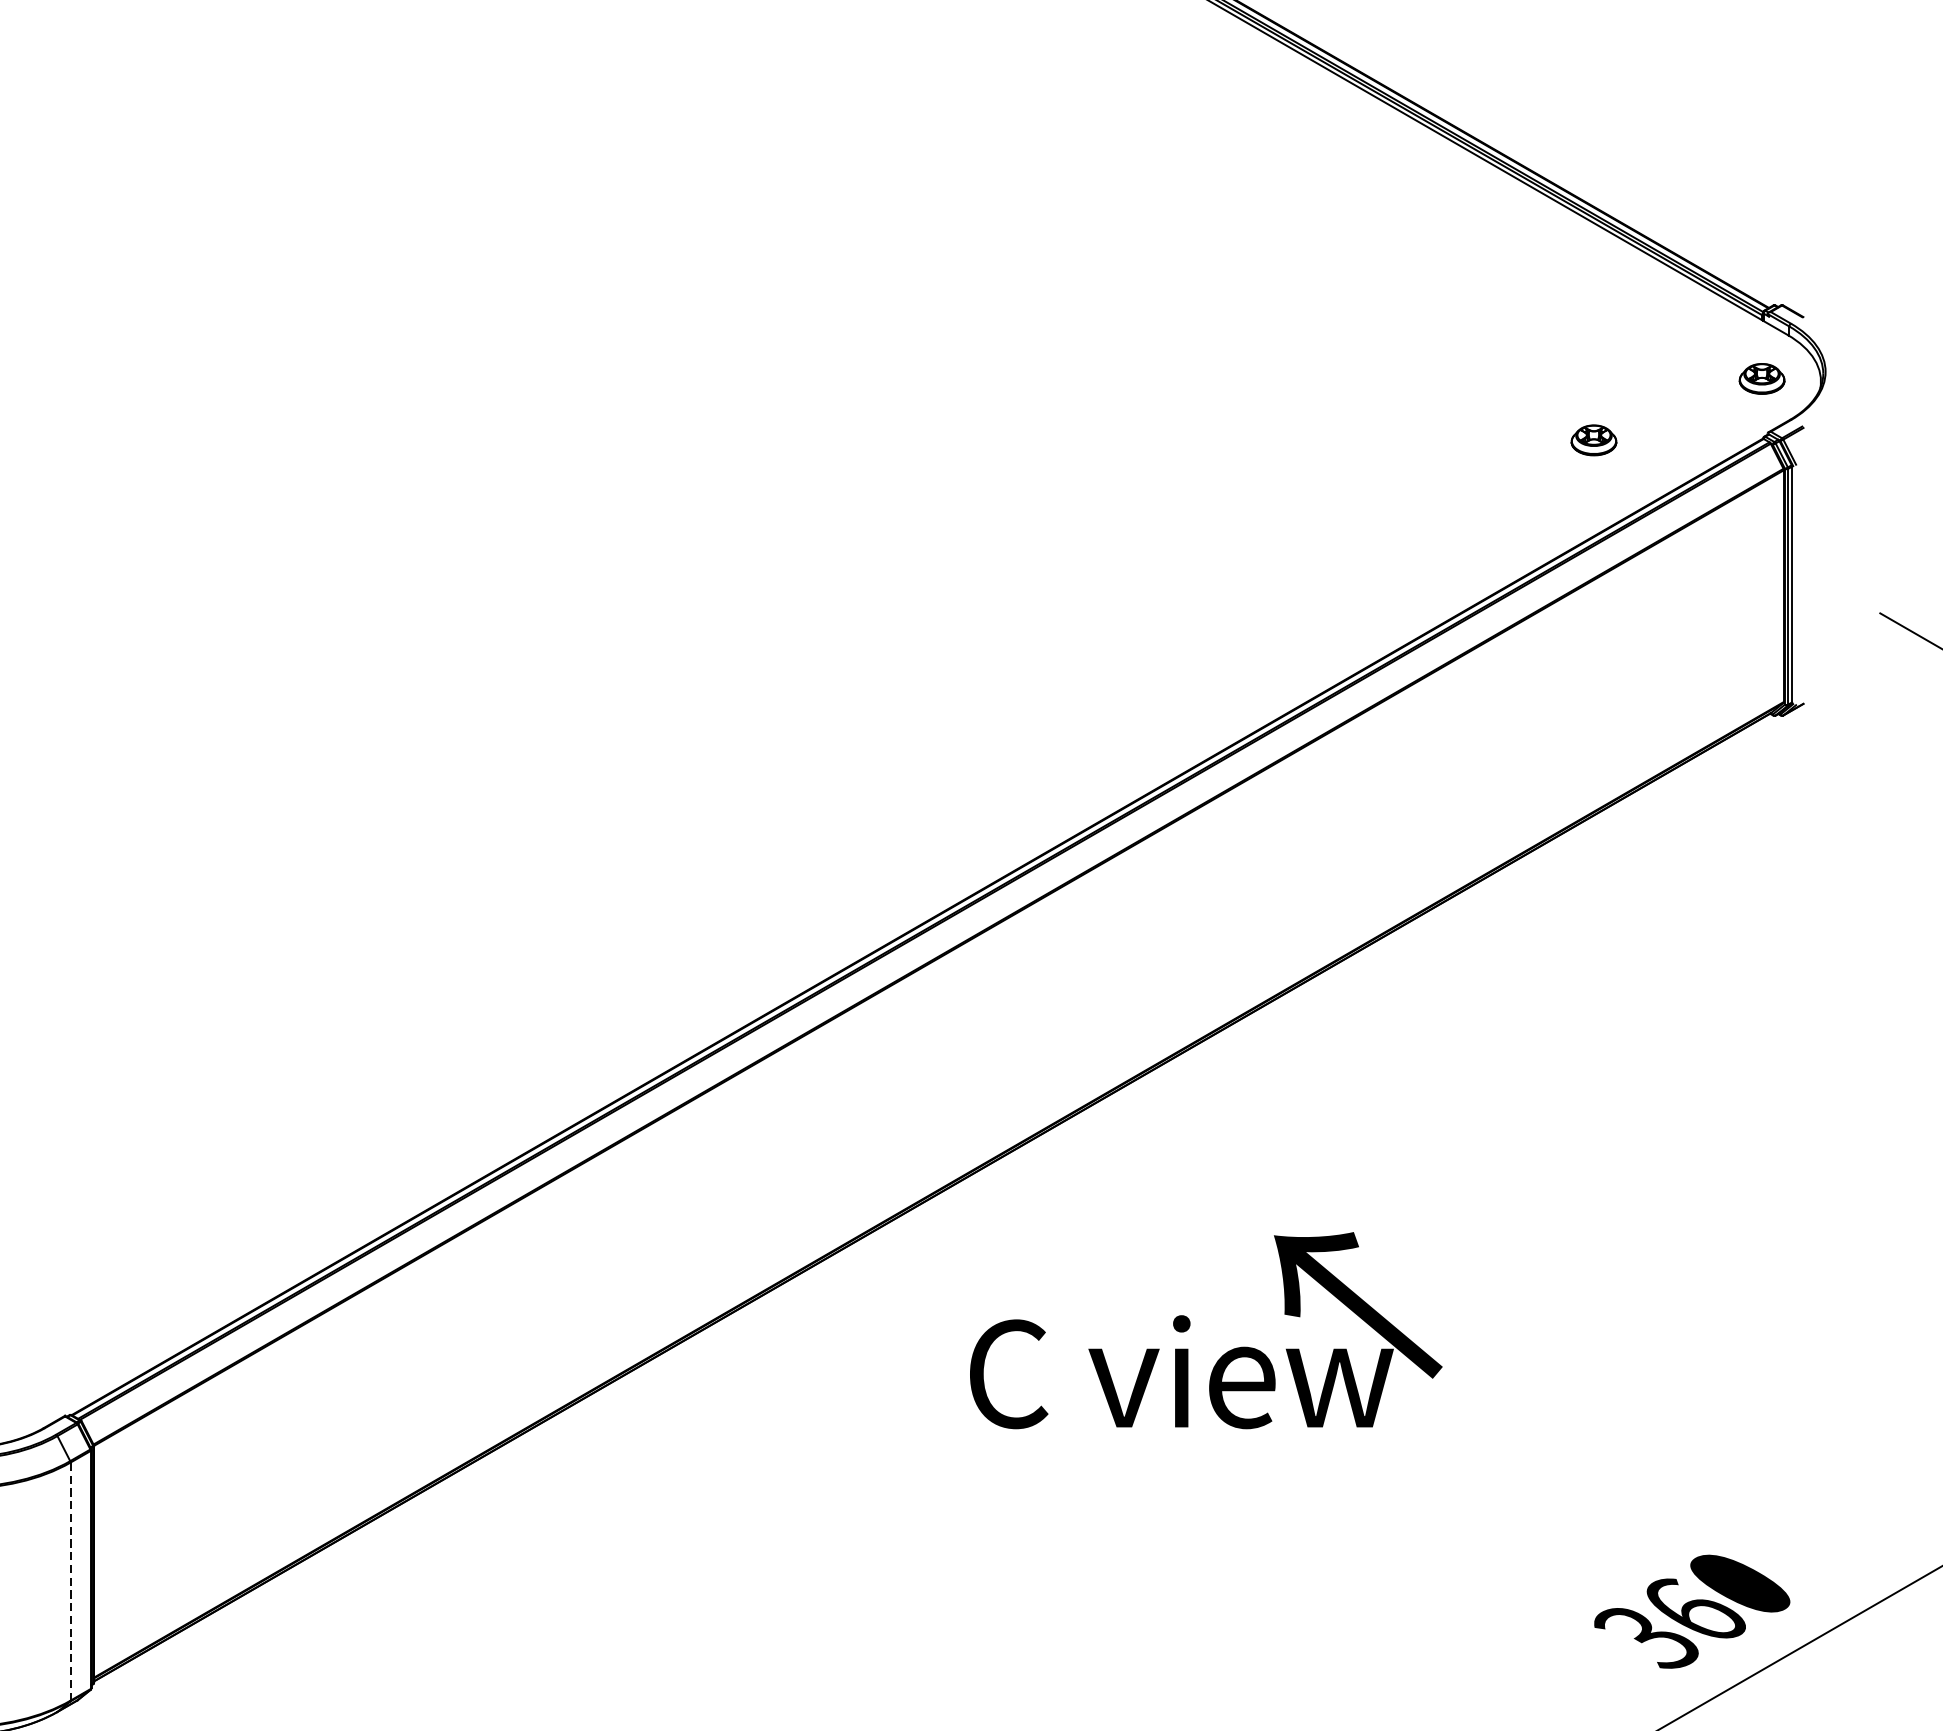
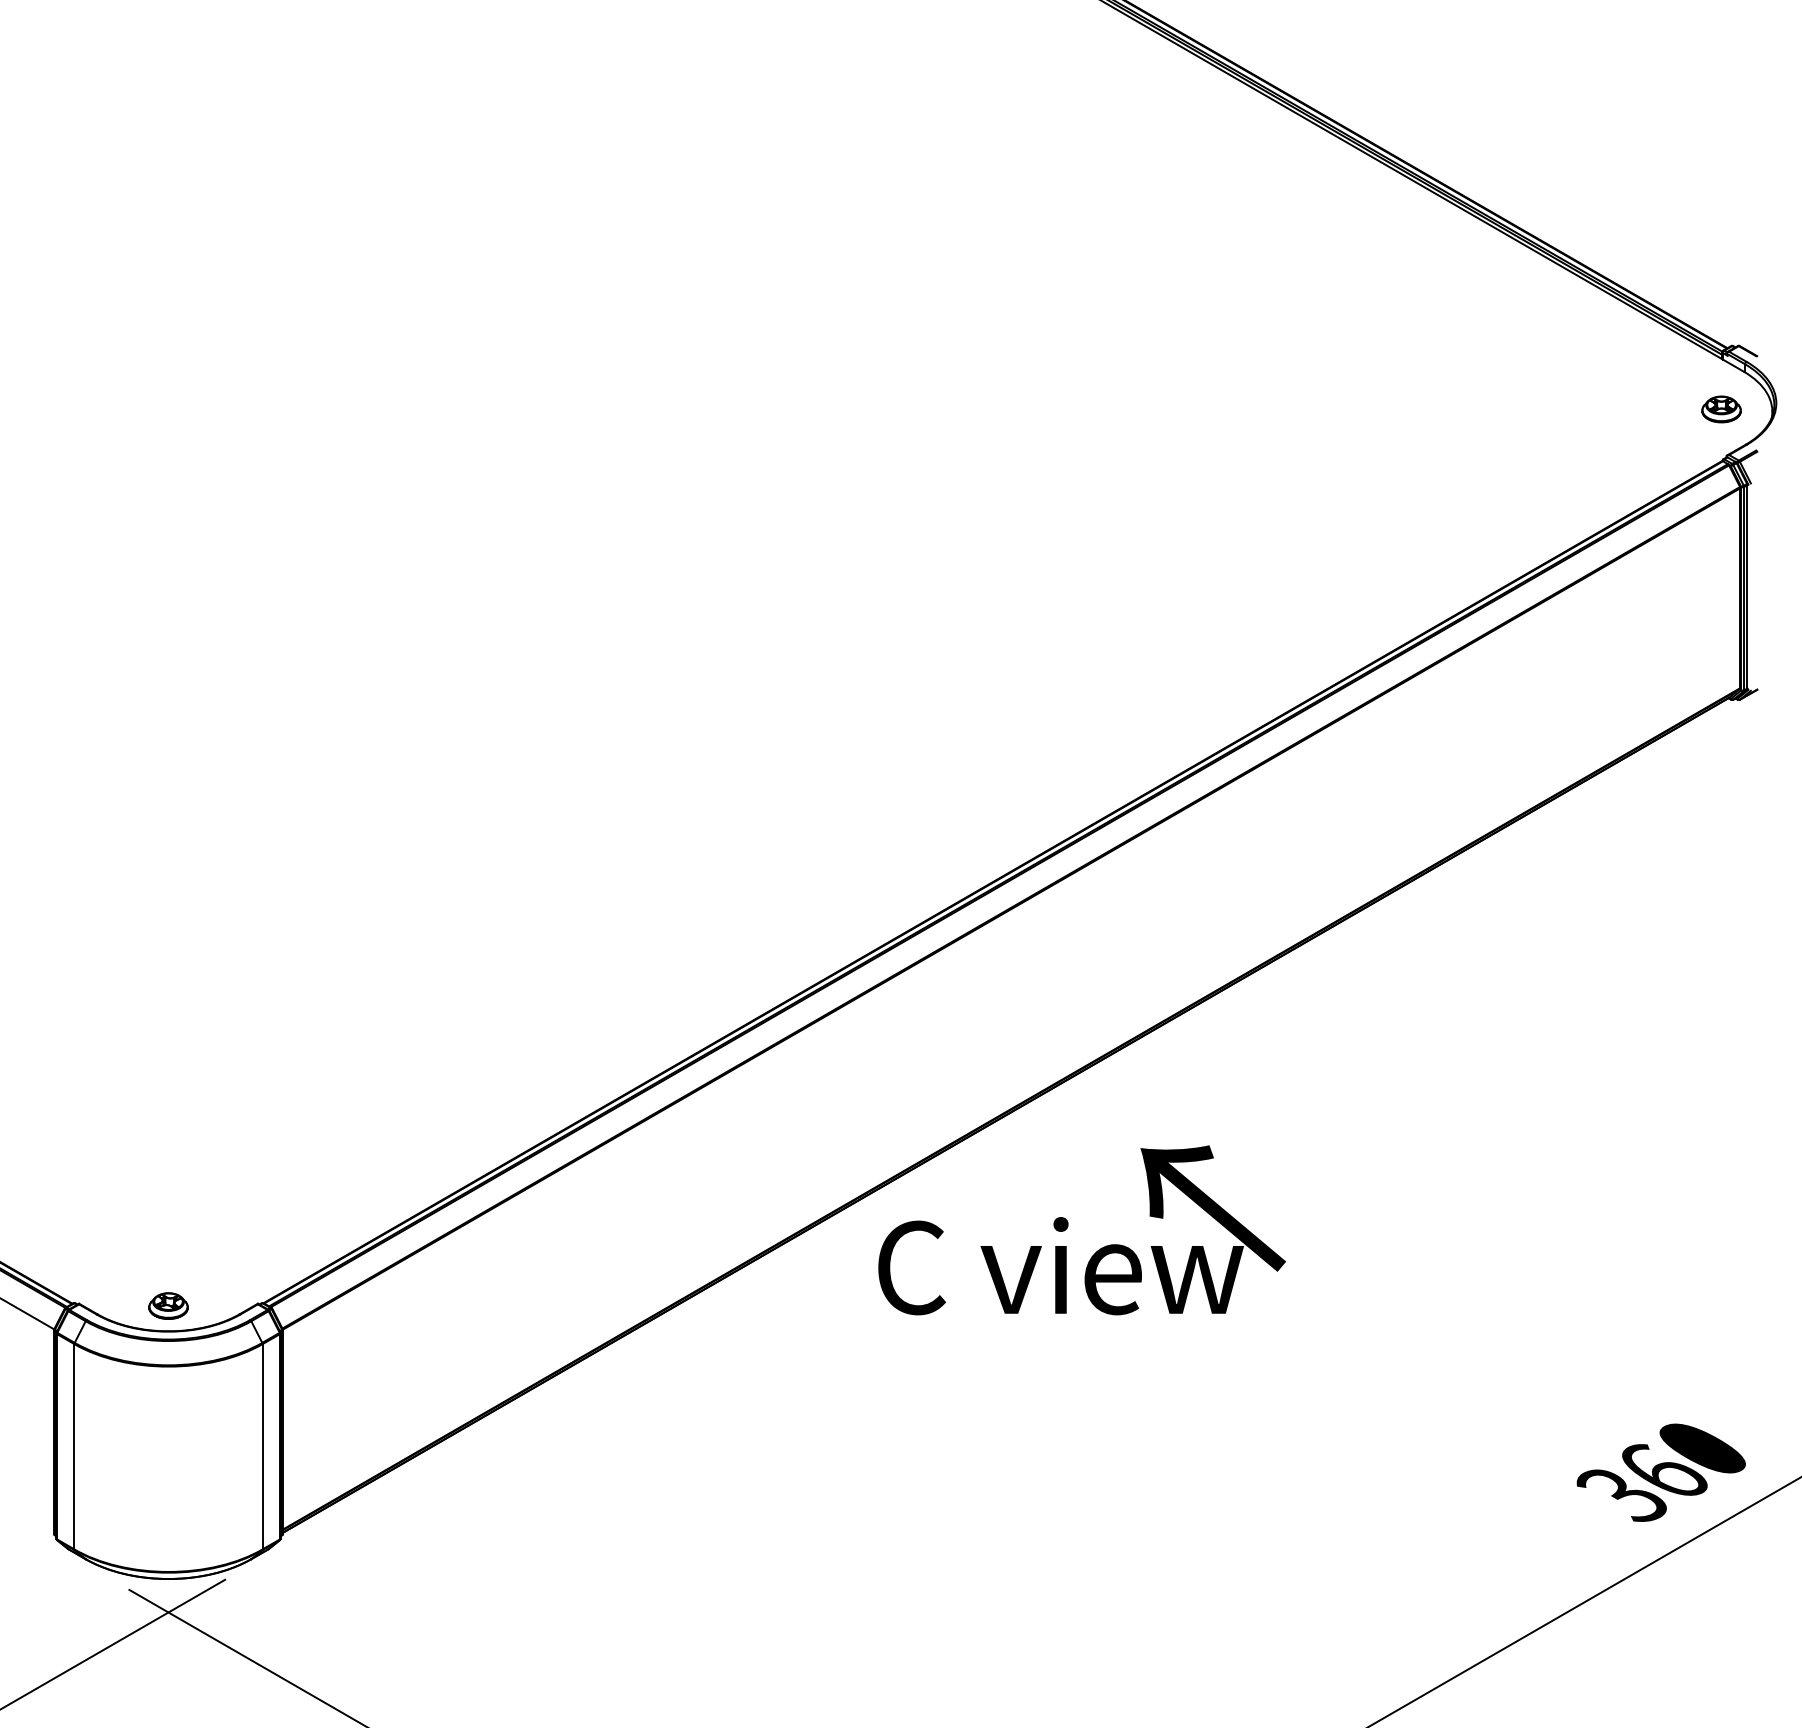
part: (1593, 440) -> (1576, 462), removed
text: (1205, 1330) -> (1081, 1230), moved
line: (70, 1581) -> (262, 1446), dashed -> solid

